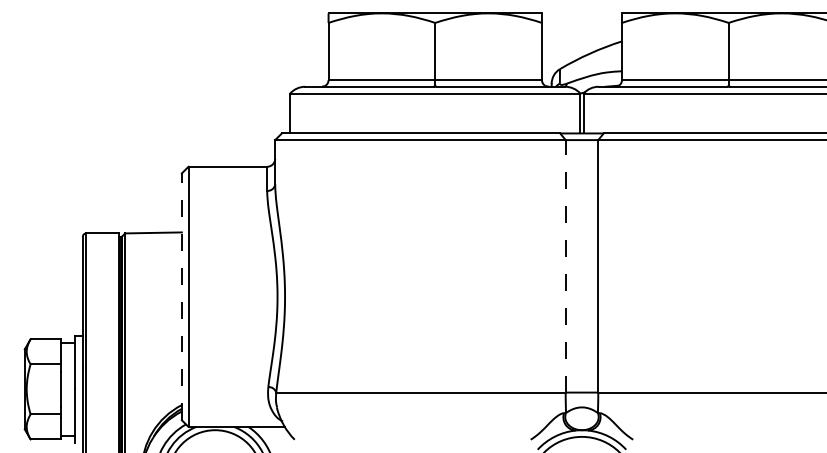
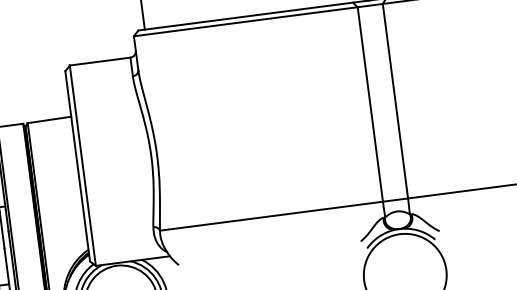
line: (565, 265) -> (370, 103), dashed -> solid
line: (181, 296) -> (77, 166), dashed -> solid

